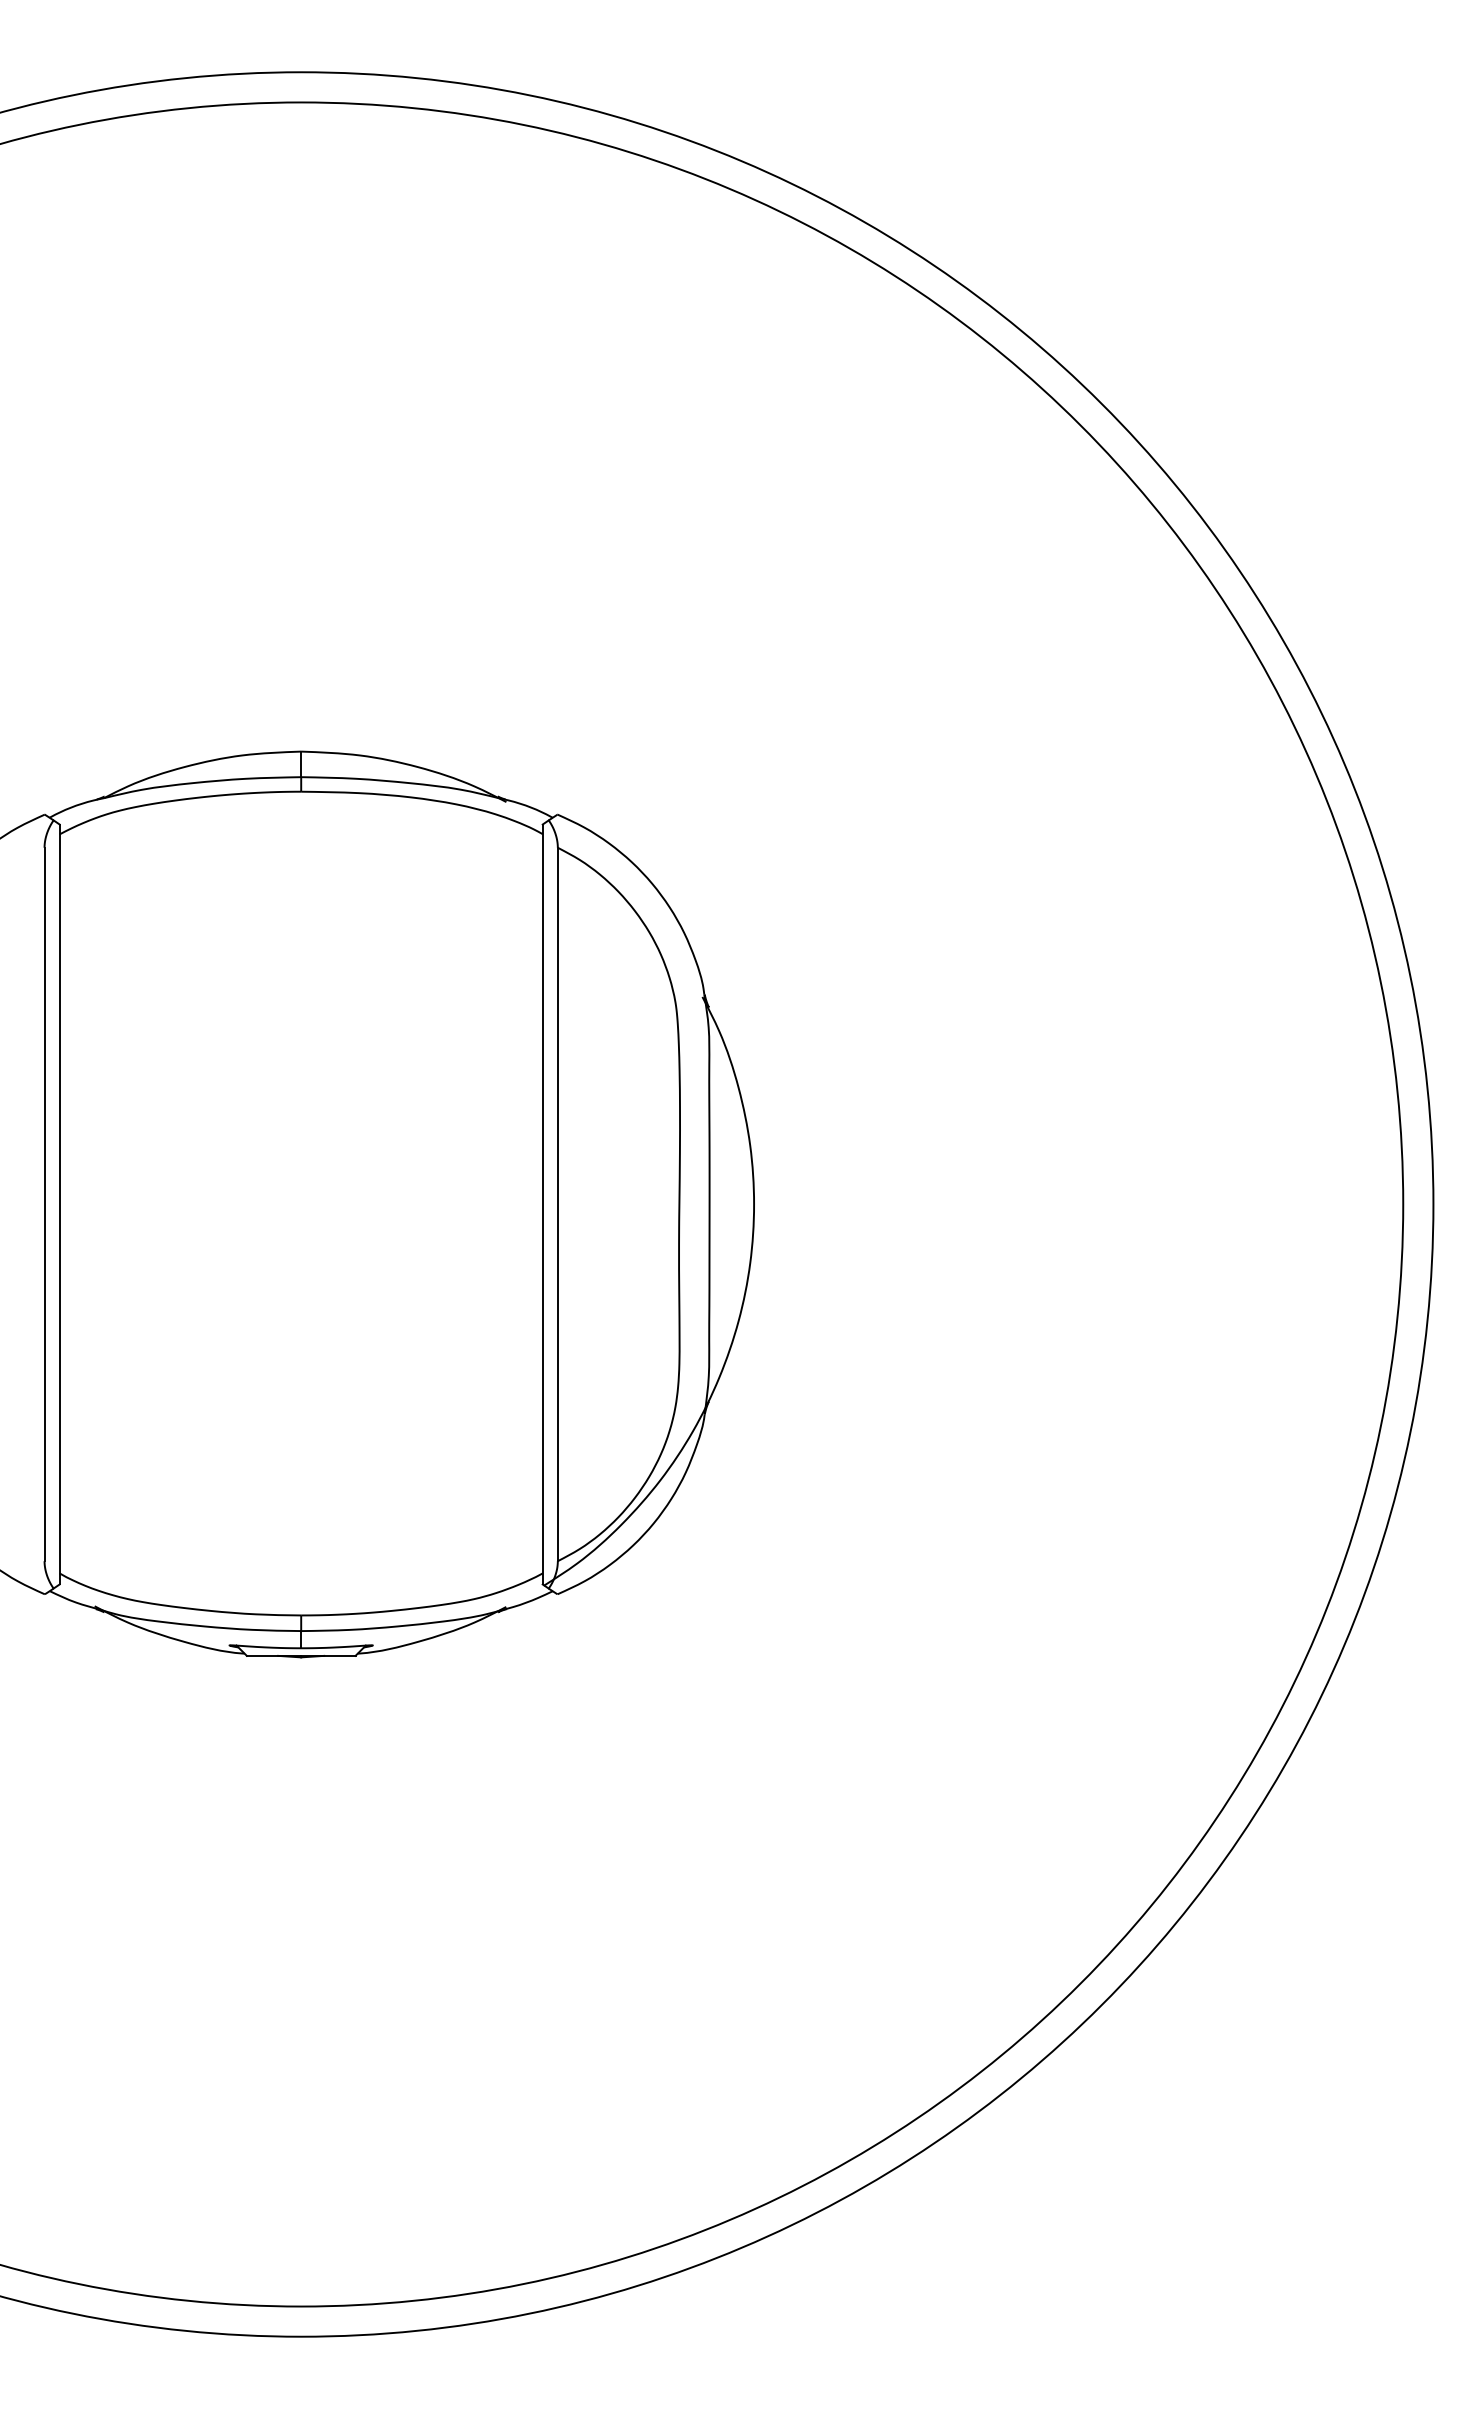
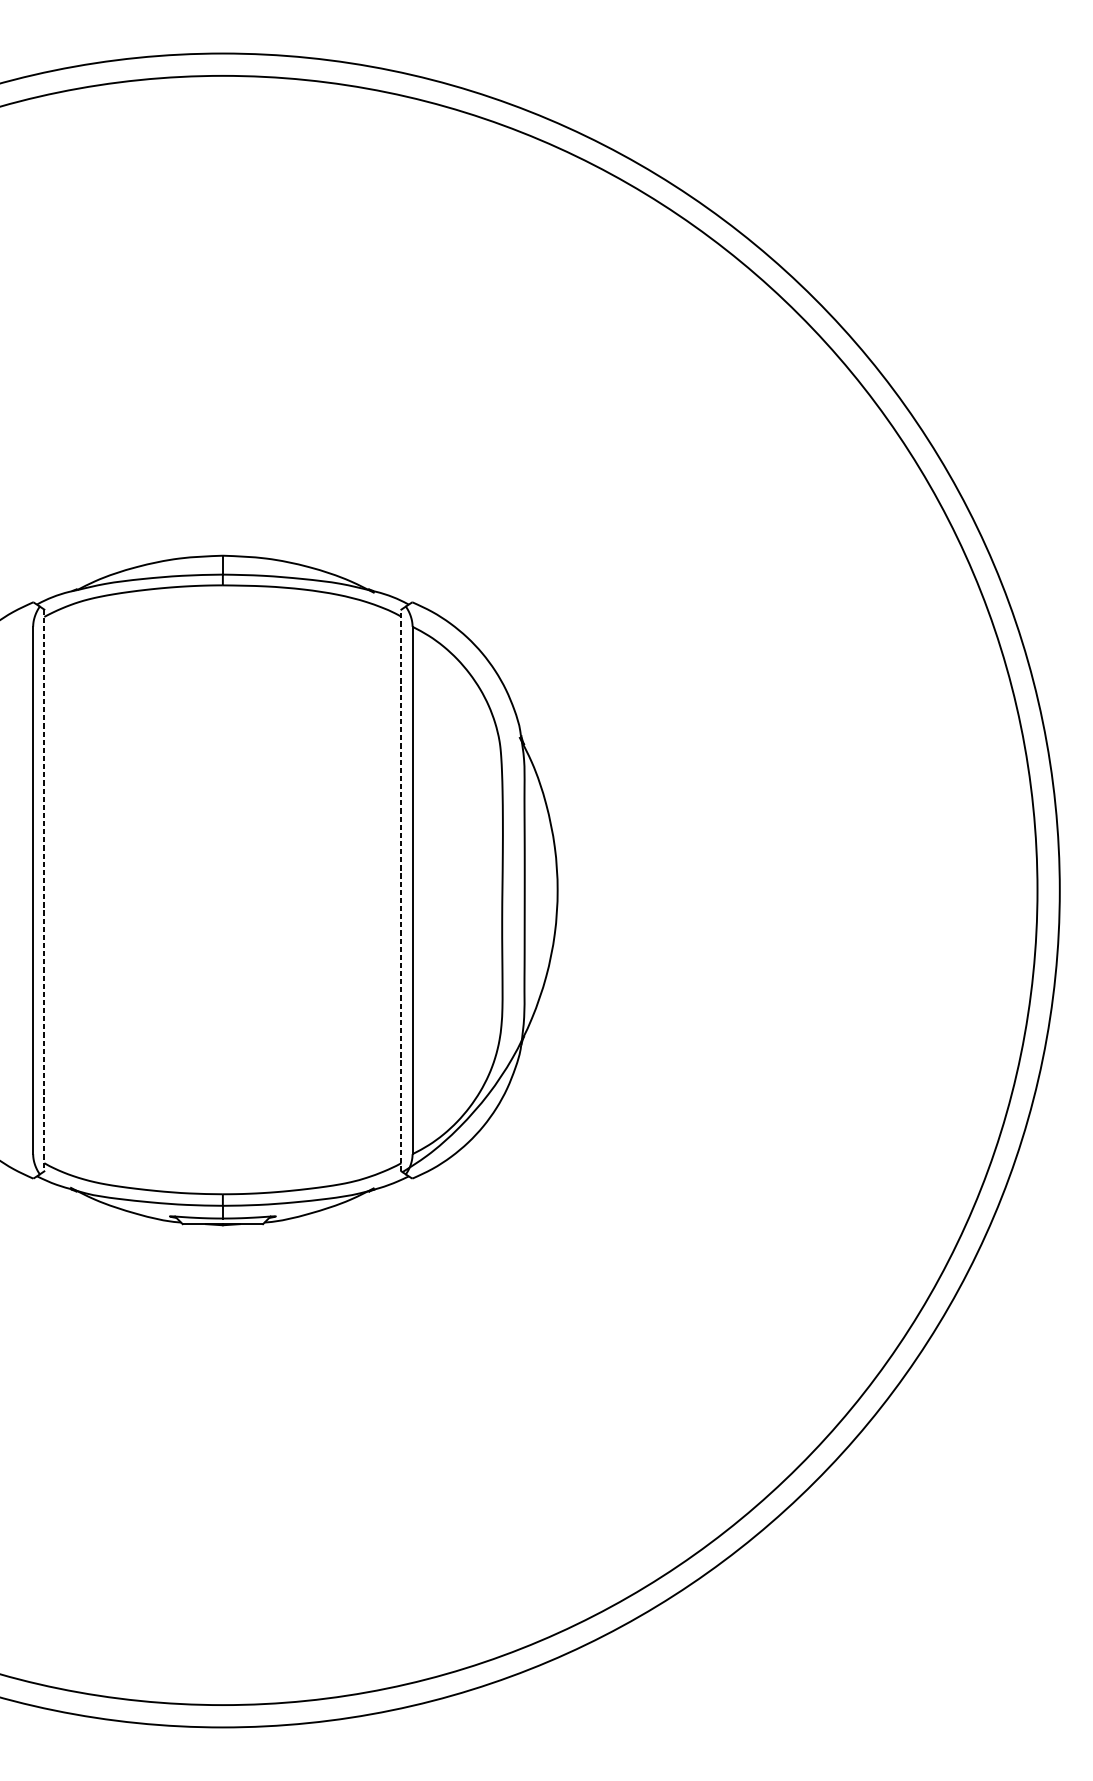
line: (59, 1204) -> (44, 890), solid -> dashed
line: (542, 1204) -> (401, 890), solid -> dashed

